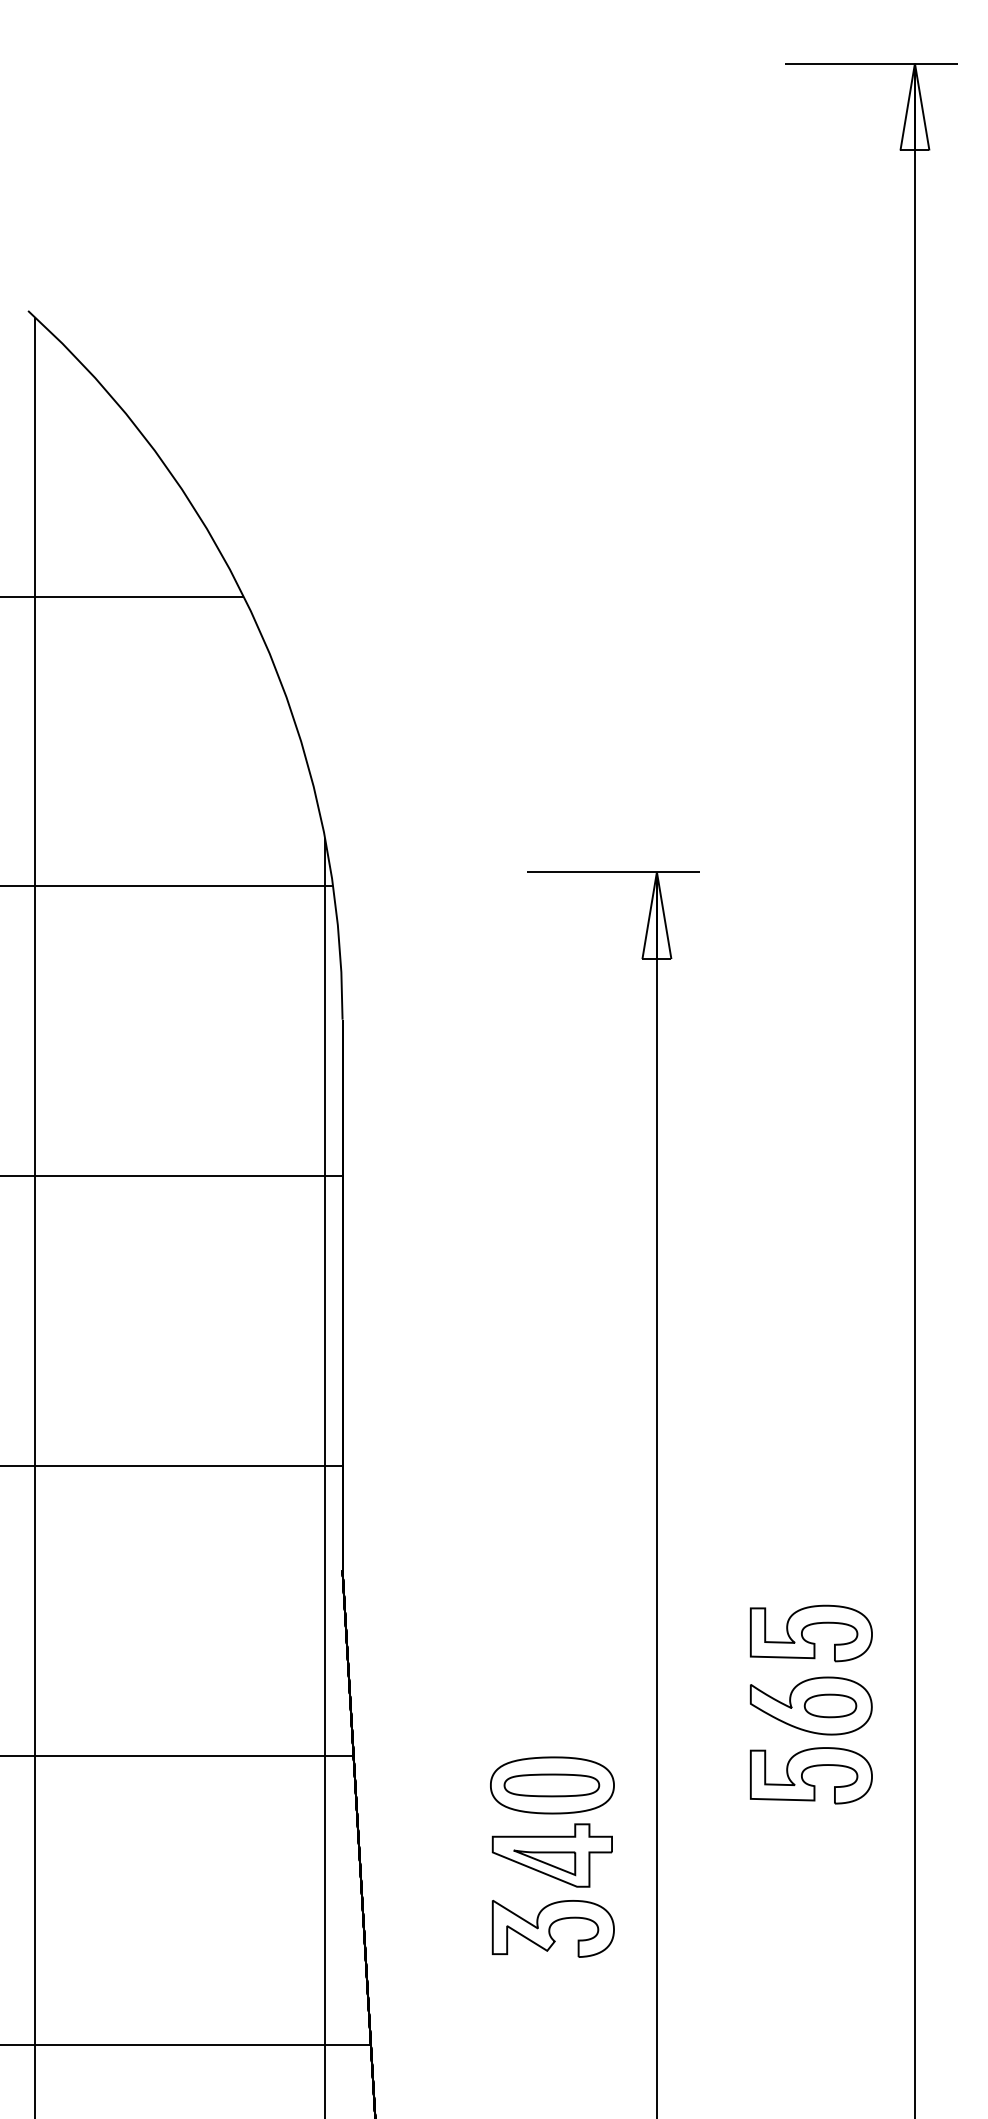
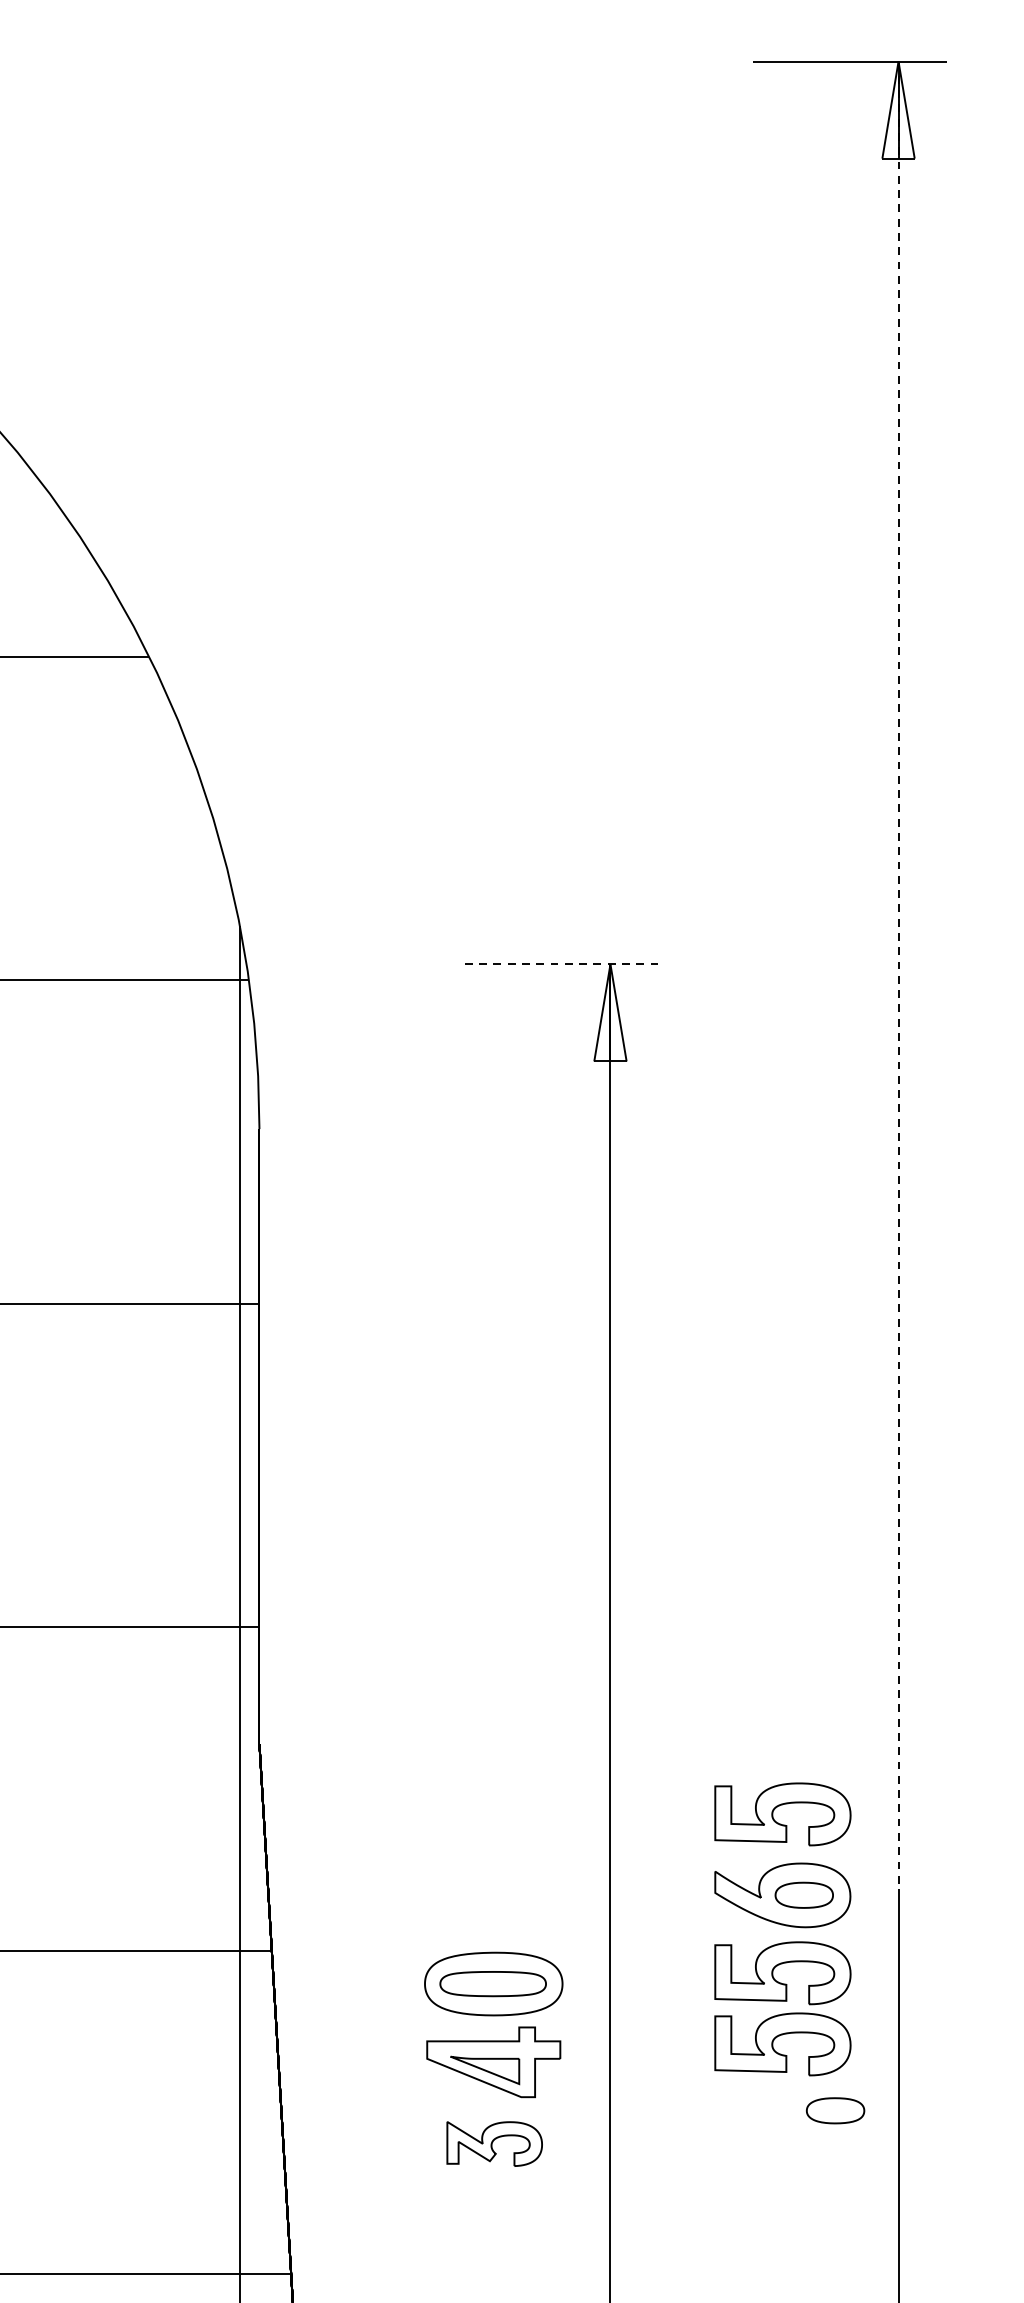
line: (613, 872) -> (561, 964), solid -> dashed
line: (914, 882) -> (898, 975), solid -> dashed
part: (805, 1834) -> (776, 2038), added
part: (858, 1898) -> (835, 2110), added
part: (552, 1928) -> (493, 2143), size x0.7

